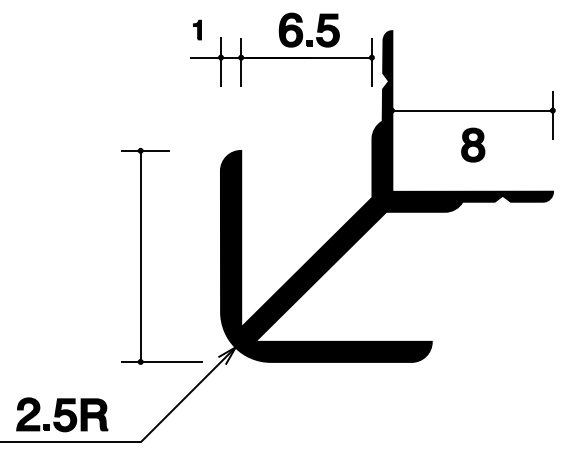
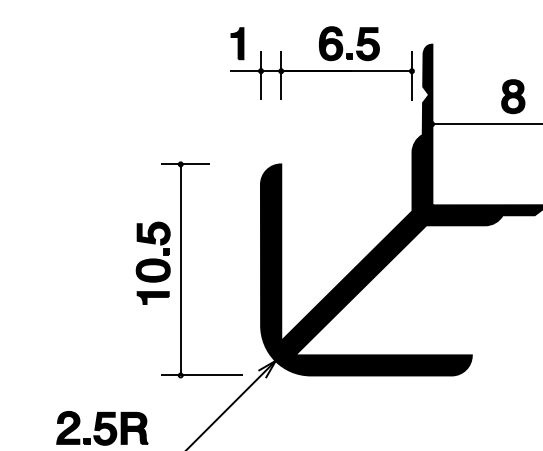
part: (197, 29) -> (237, 43), size x1.67
part: (473, 144) -> (513, 96), moved
part: (112, 249) -> (152, 263), added

